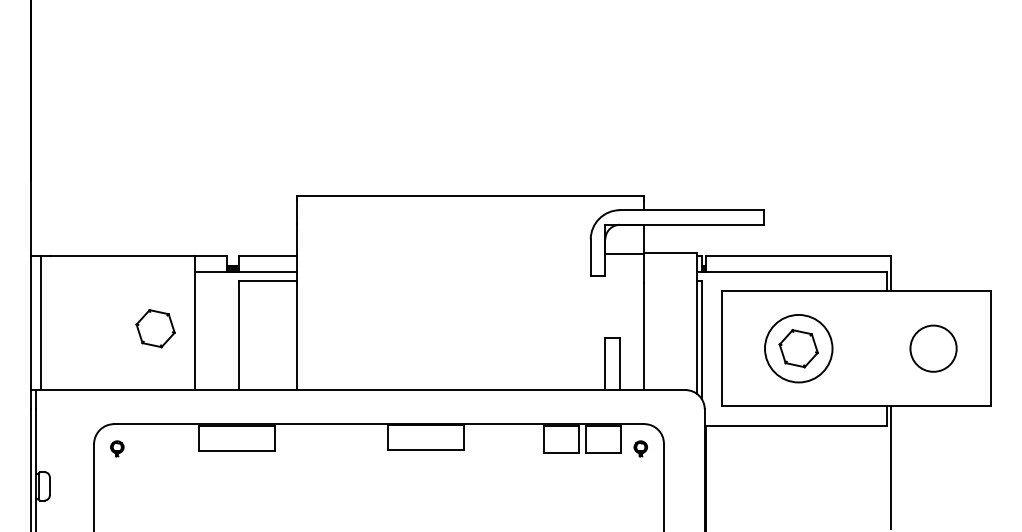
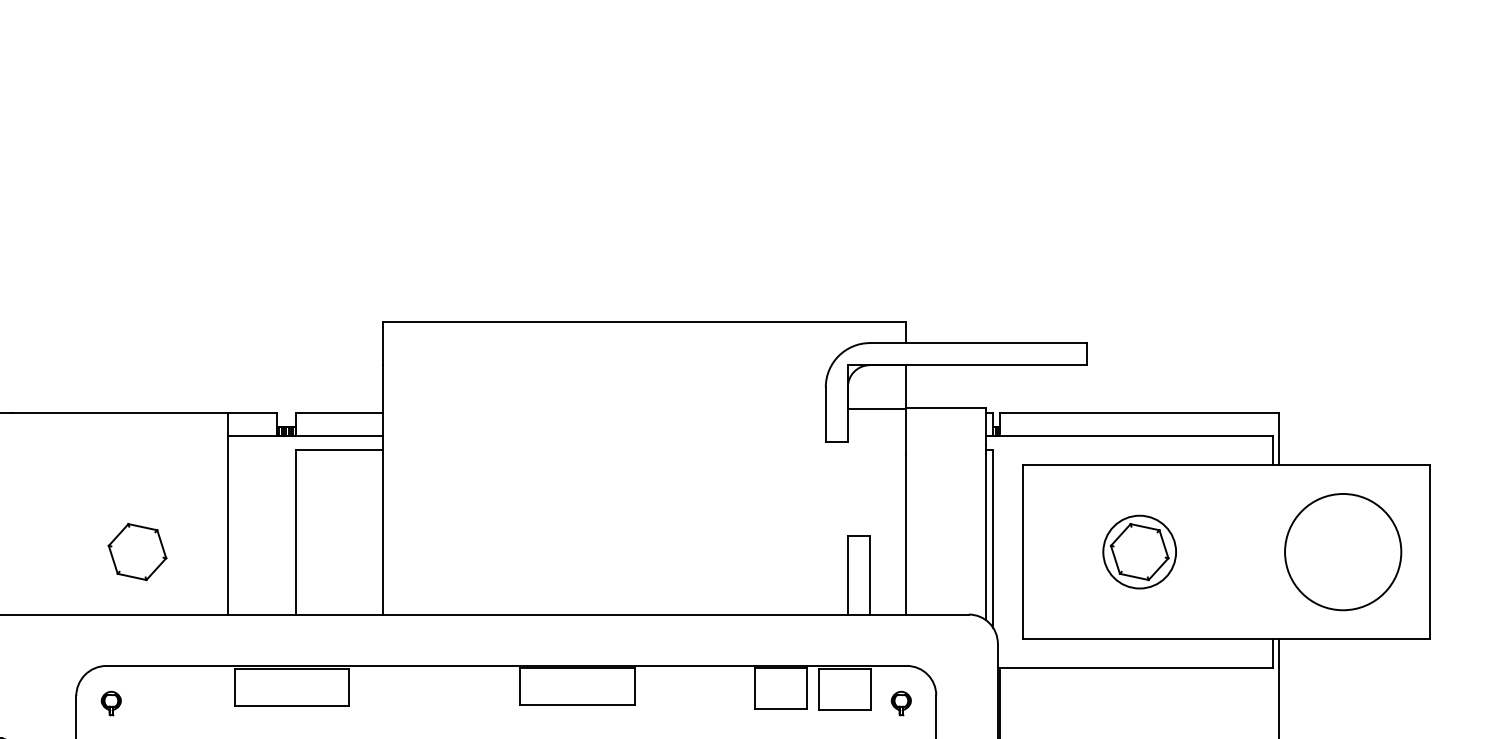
part: (155, 328) -> (137, 551), moved
circle: (798, 348) -> (1139, 551), size x0.71
circle: (933, 348) -> (1343, 551), size x1.67

